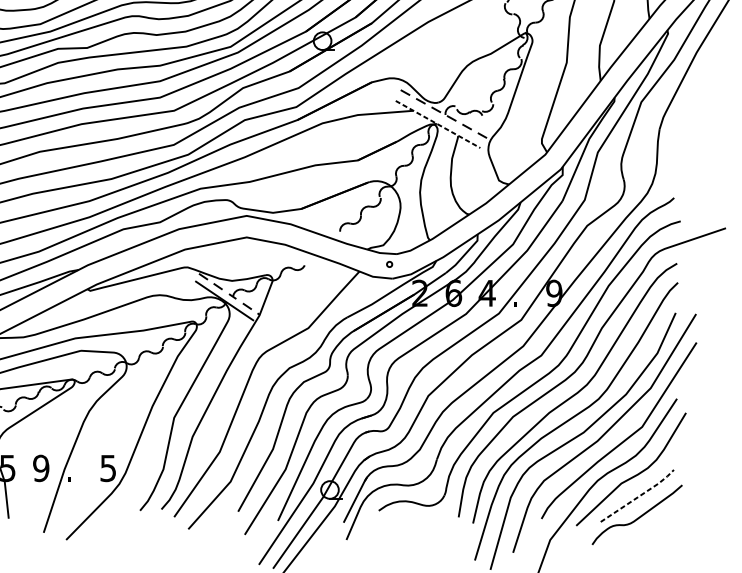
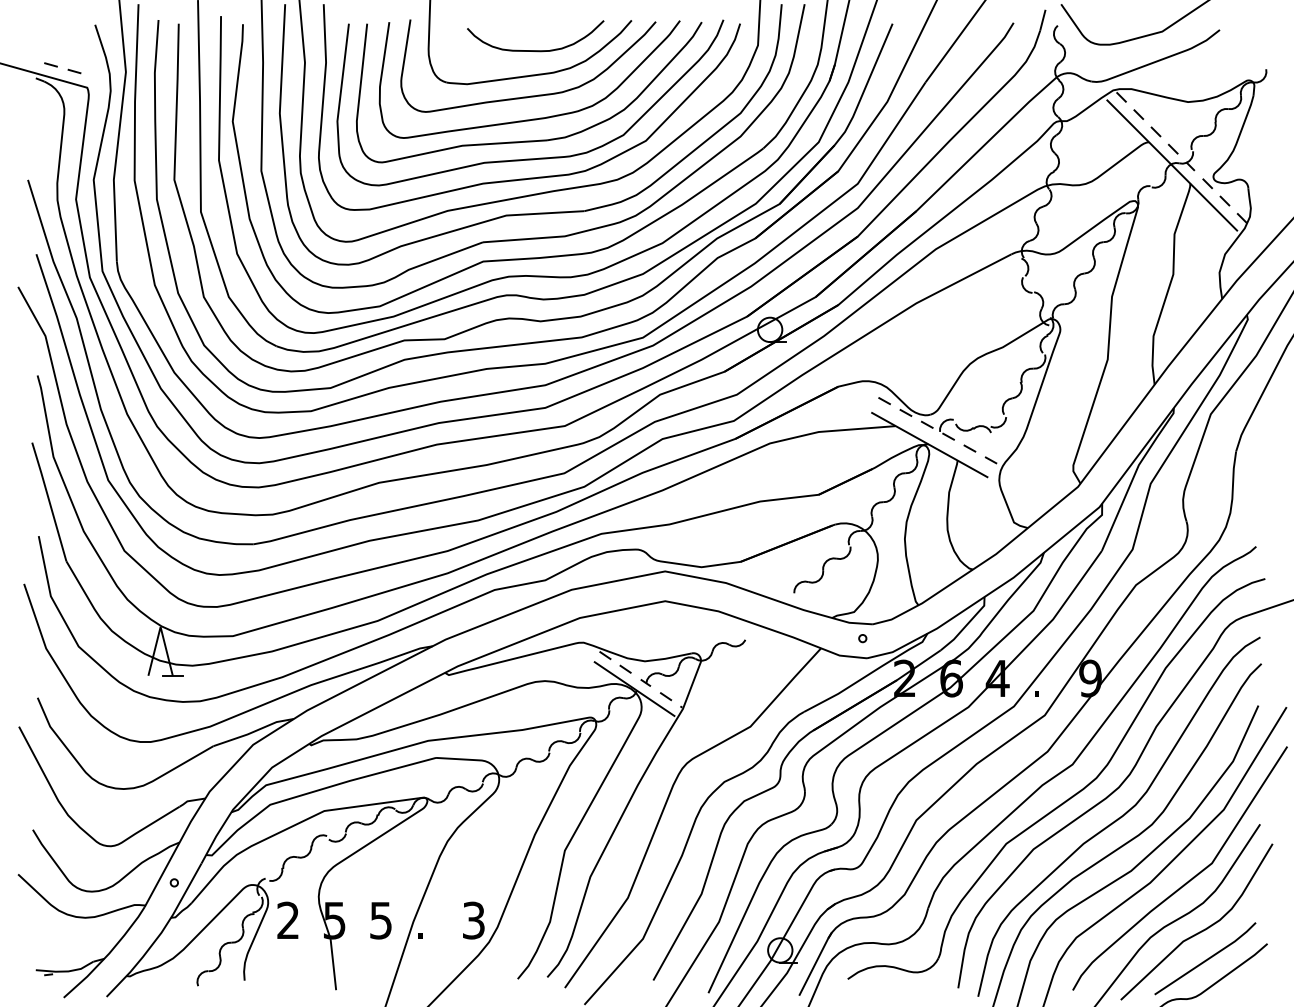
line: (437, 124) -> (929, 445), dashed -> solid
text: (108, 467) -> (473, 919), 5 -> 3
text: (40, 468) -> (380, 920), 9 -> 5
line: (638, 496) -> (1207, 959), dashed -> solid

